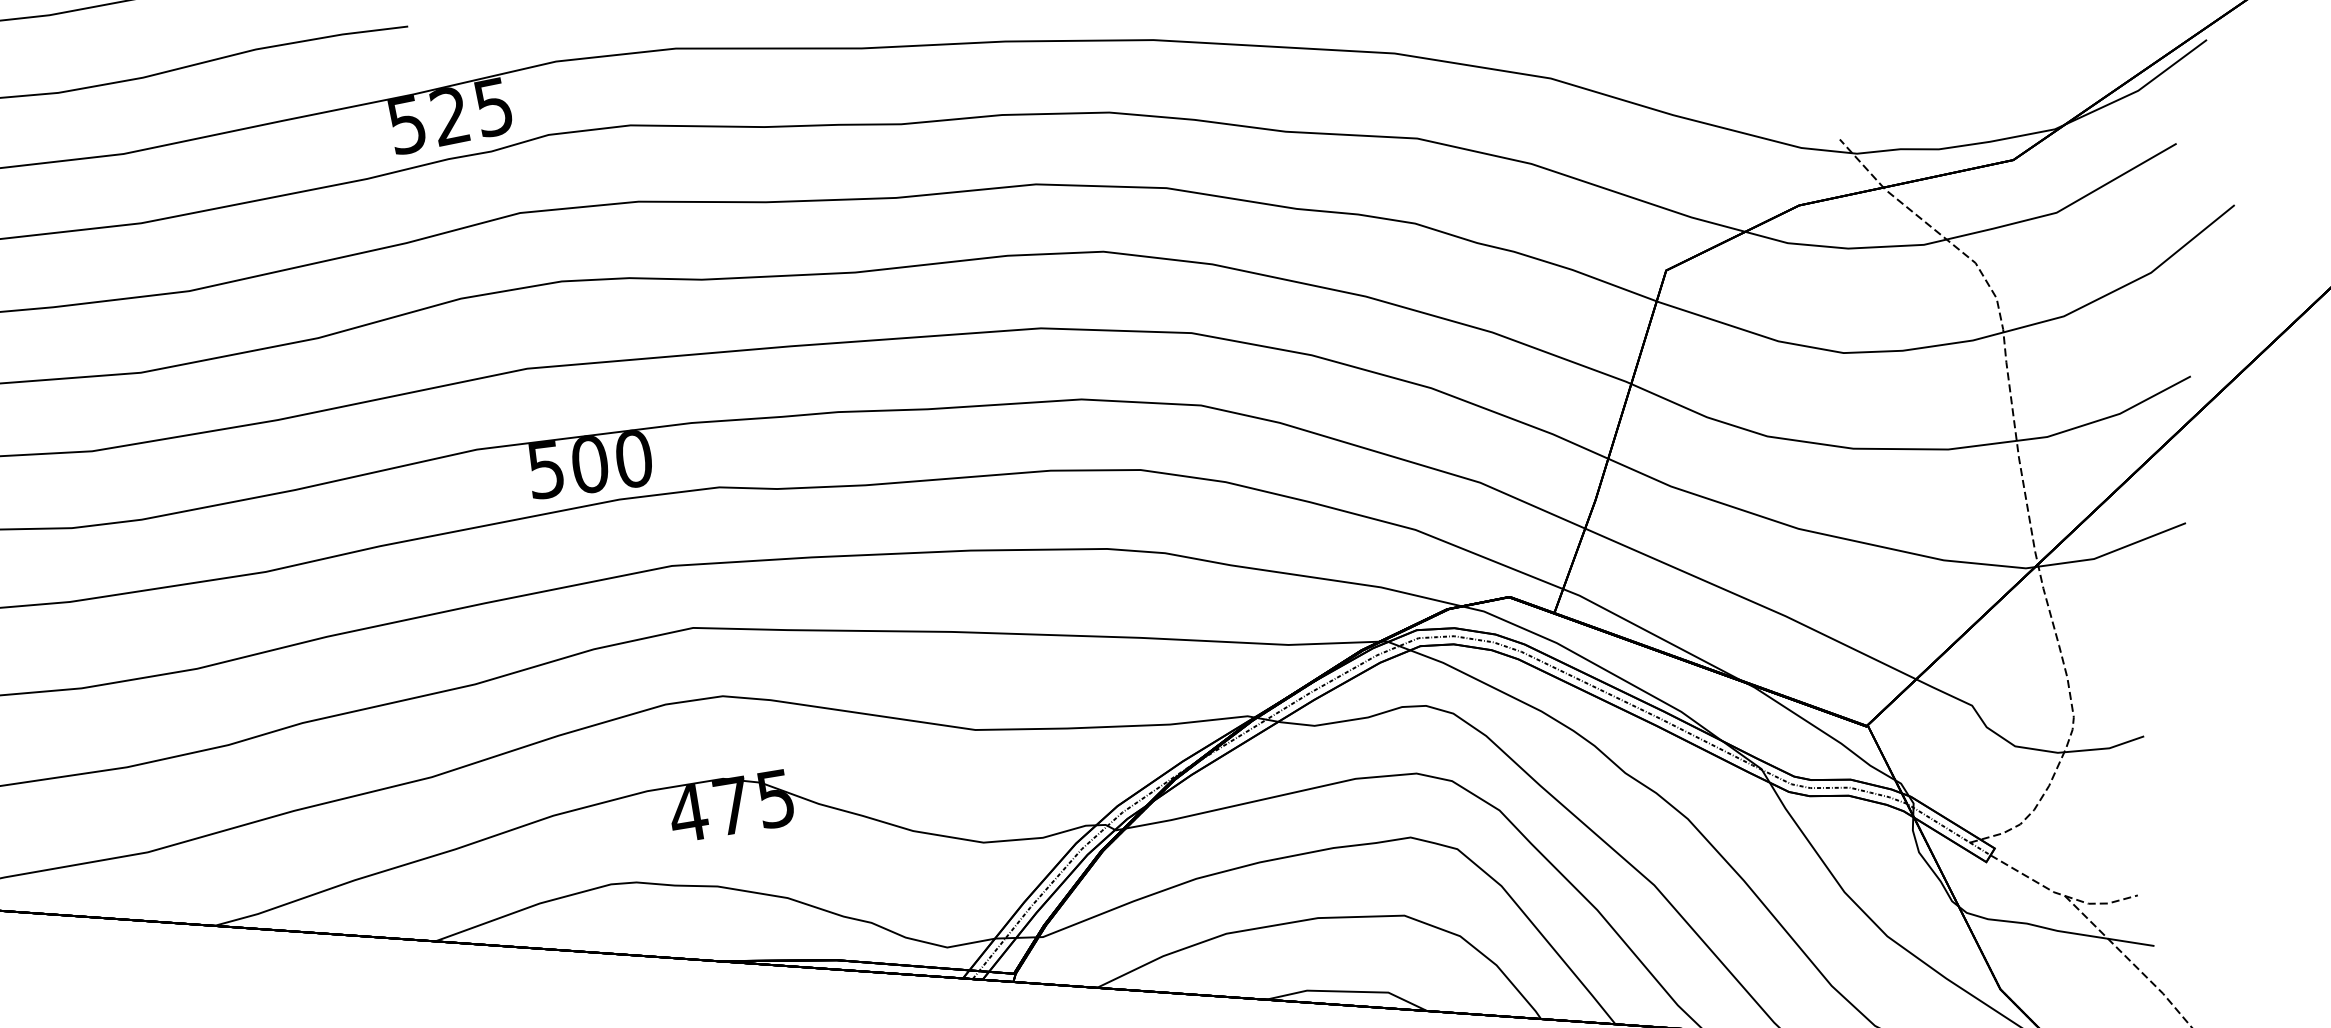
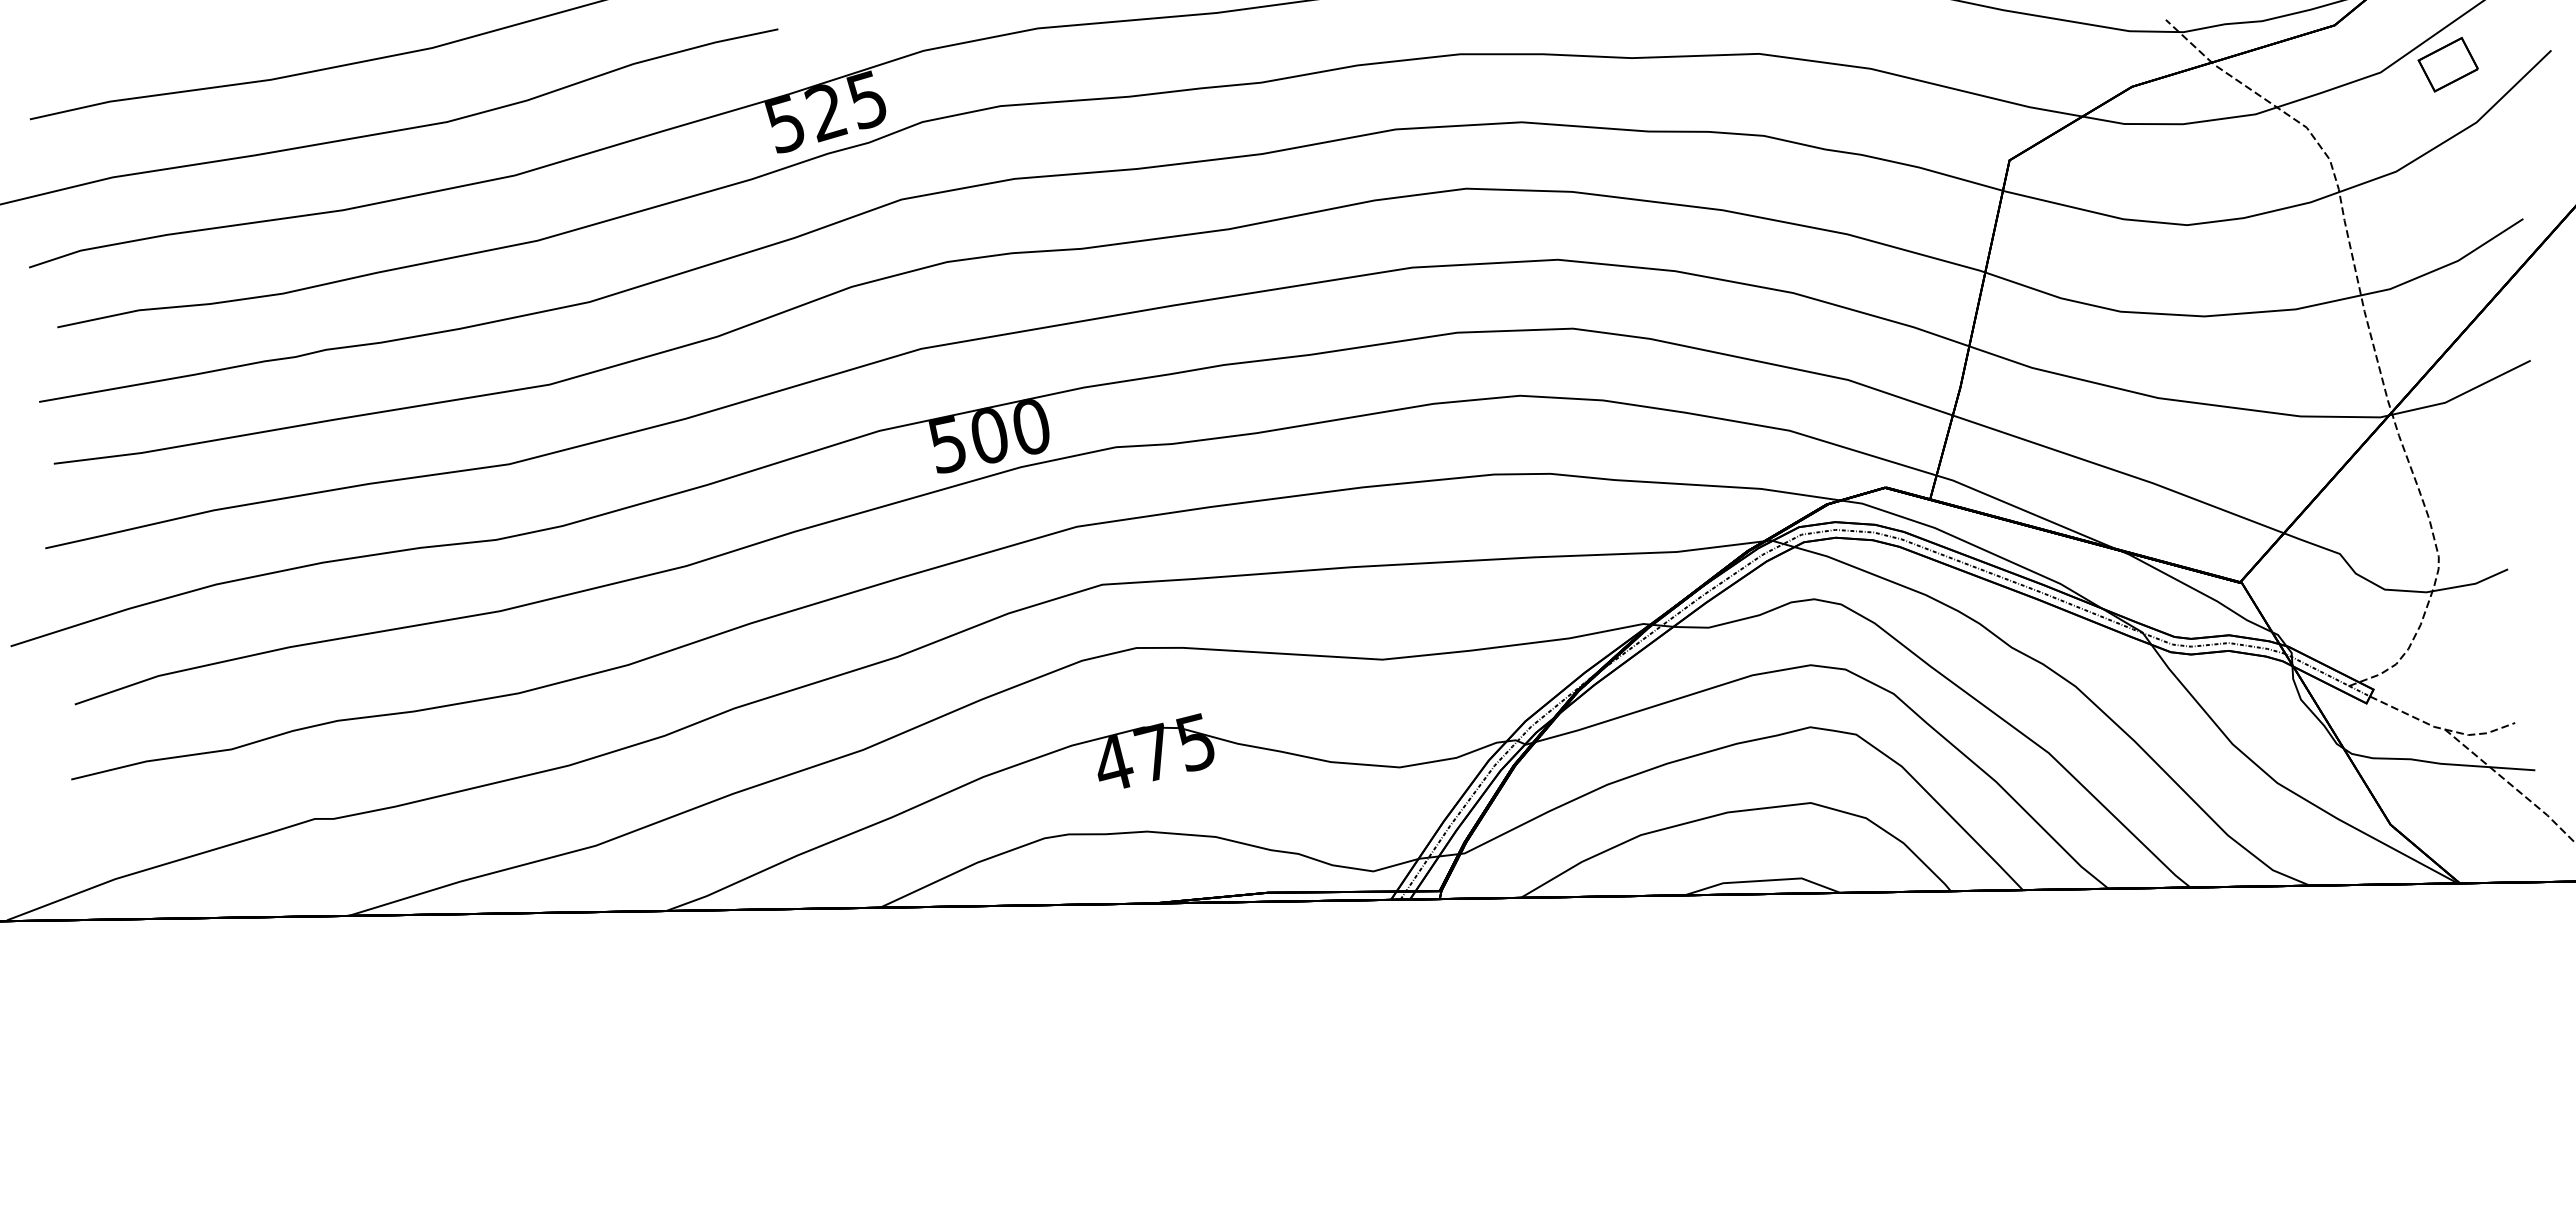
part: (2126, 210) -> (2447, 64), added

